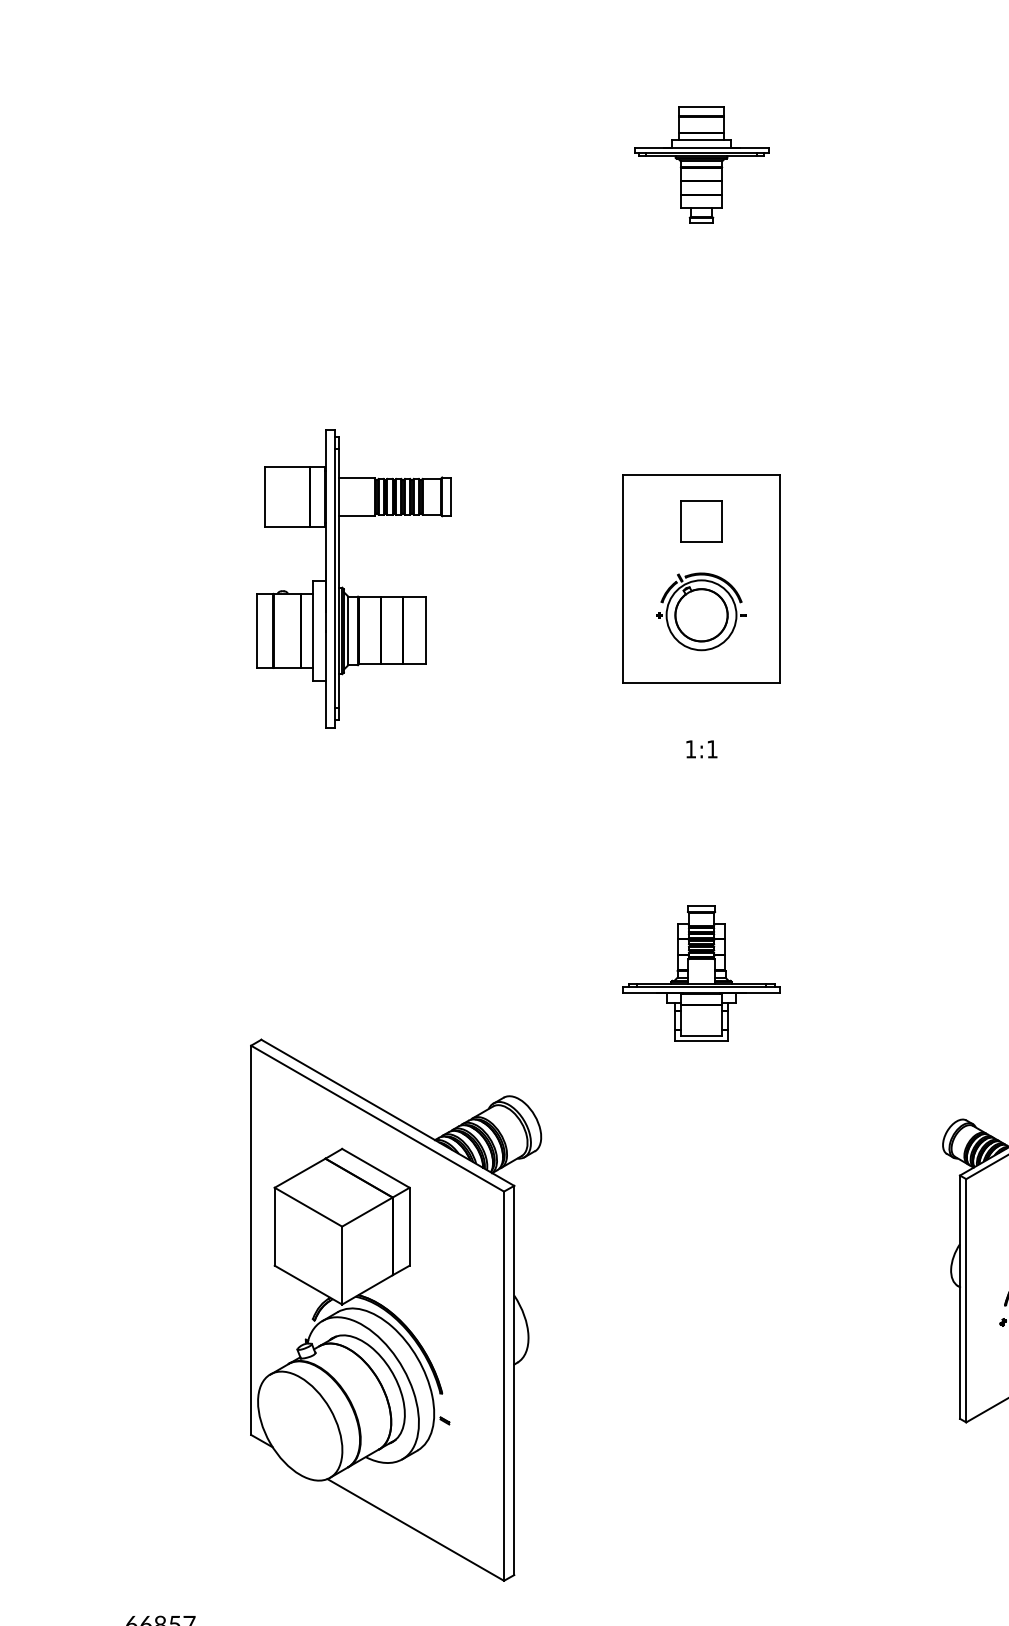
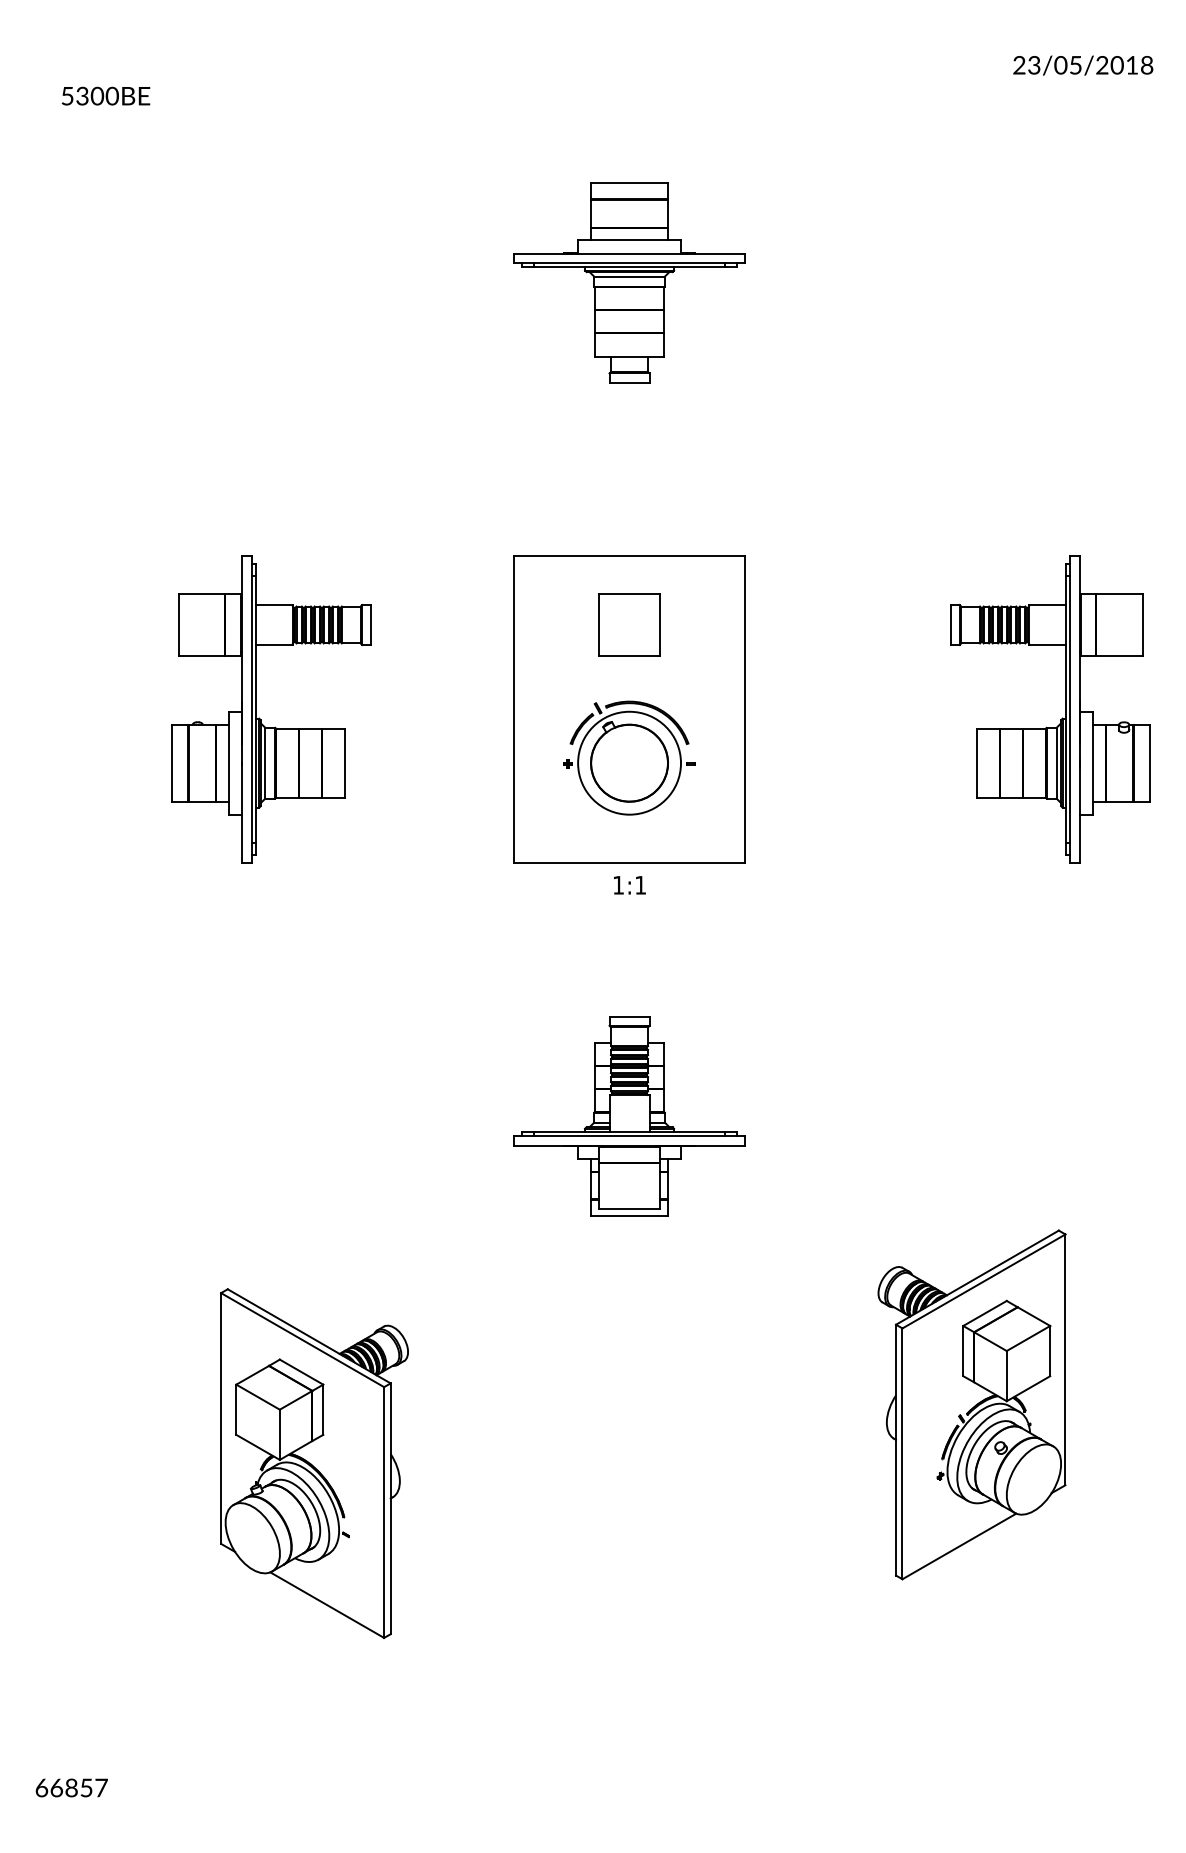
part: (701, 164) -> (629, 282), size x1.67
part: (701, 578) -> (629, 709), size x1.43
part: (701, 973) -> (629, 1116), size x1.43
part: (395, 1310) -> (314, 1463), size x0.62

